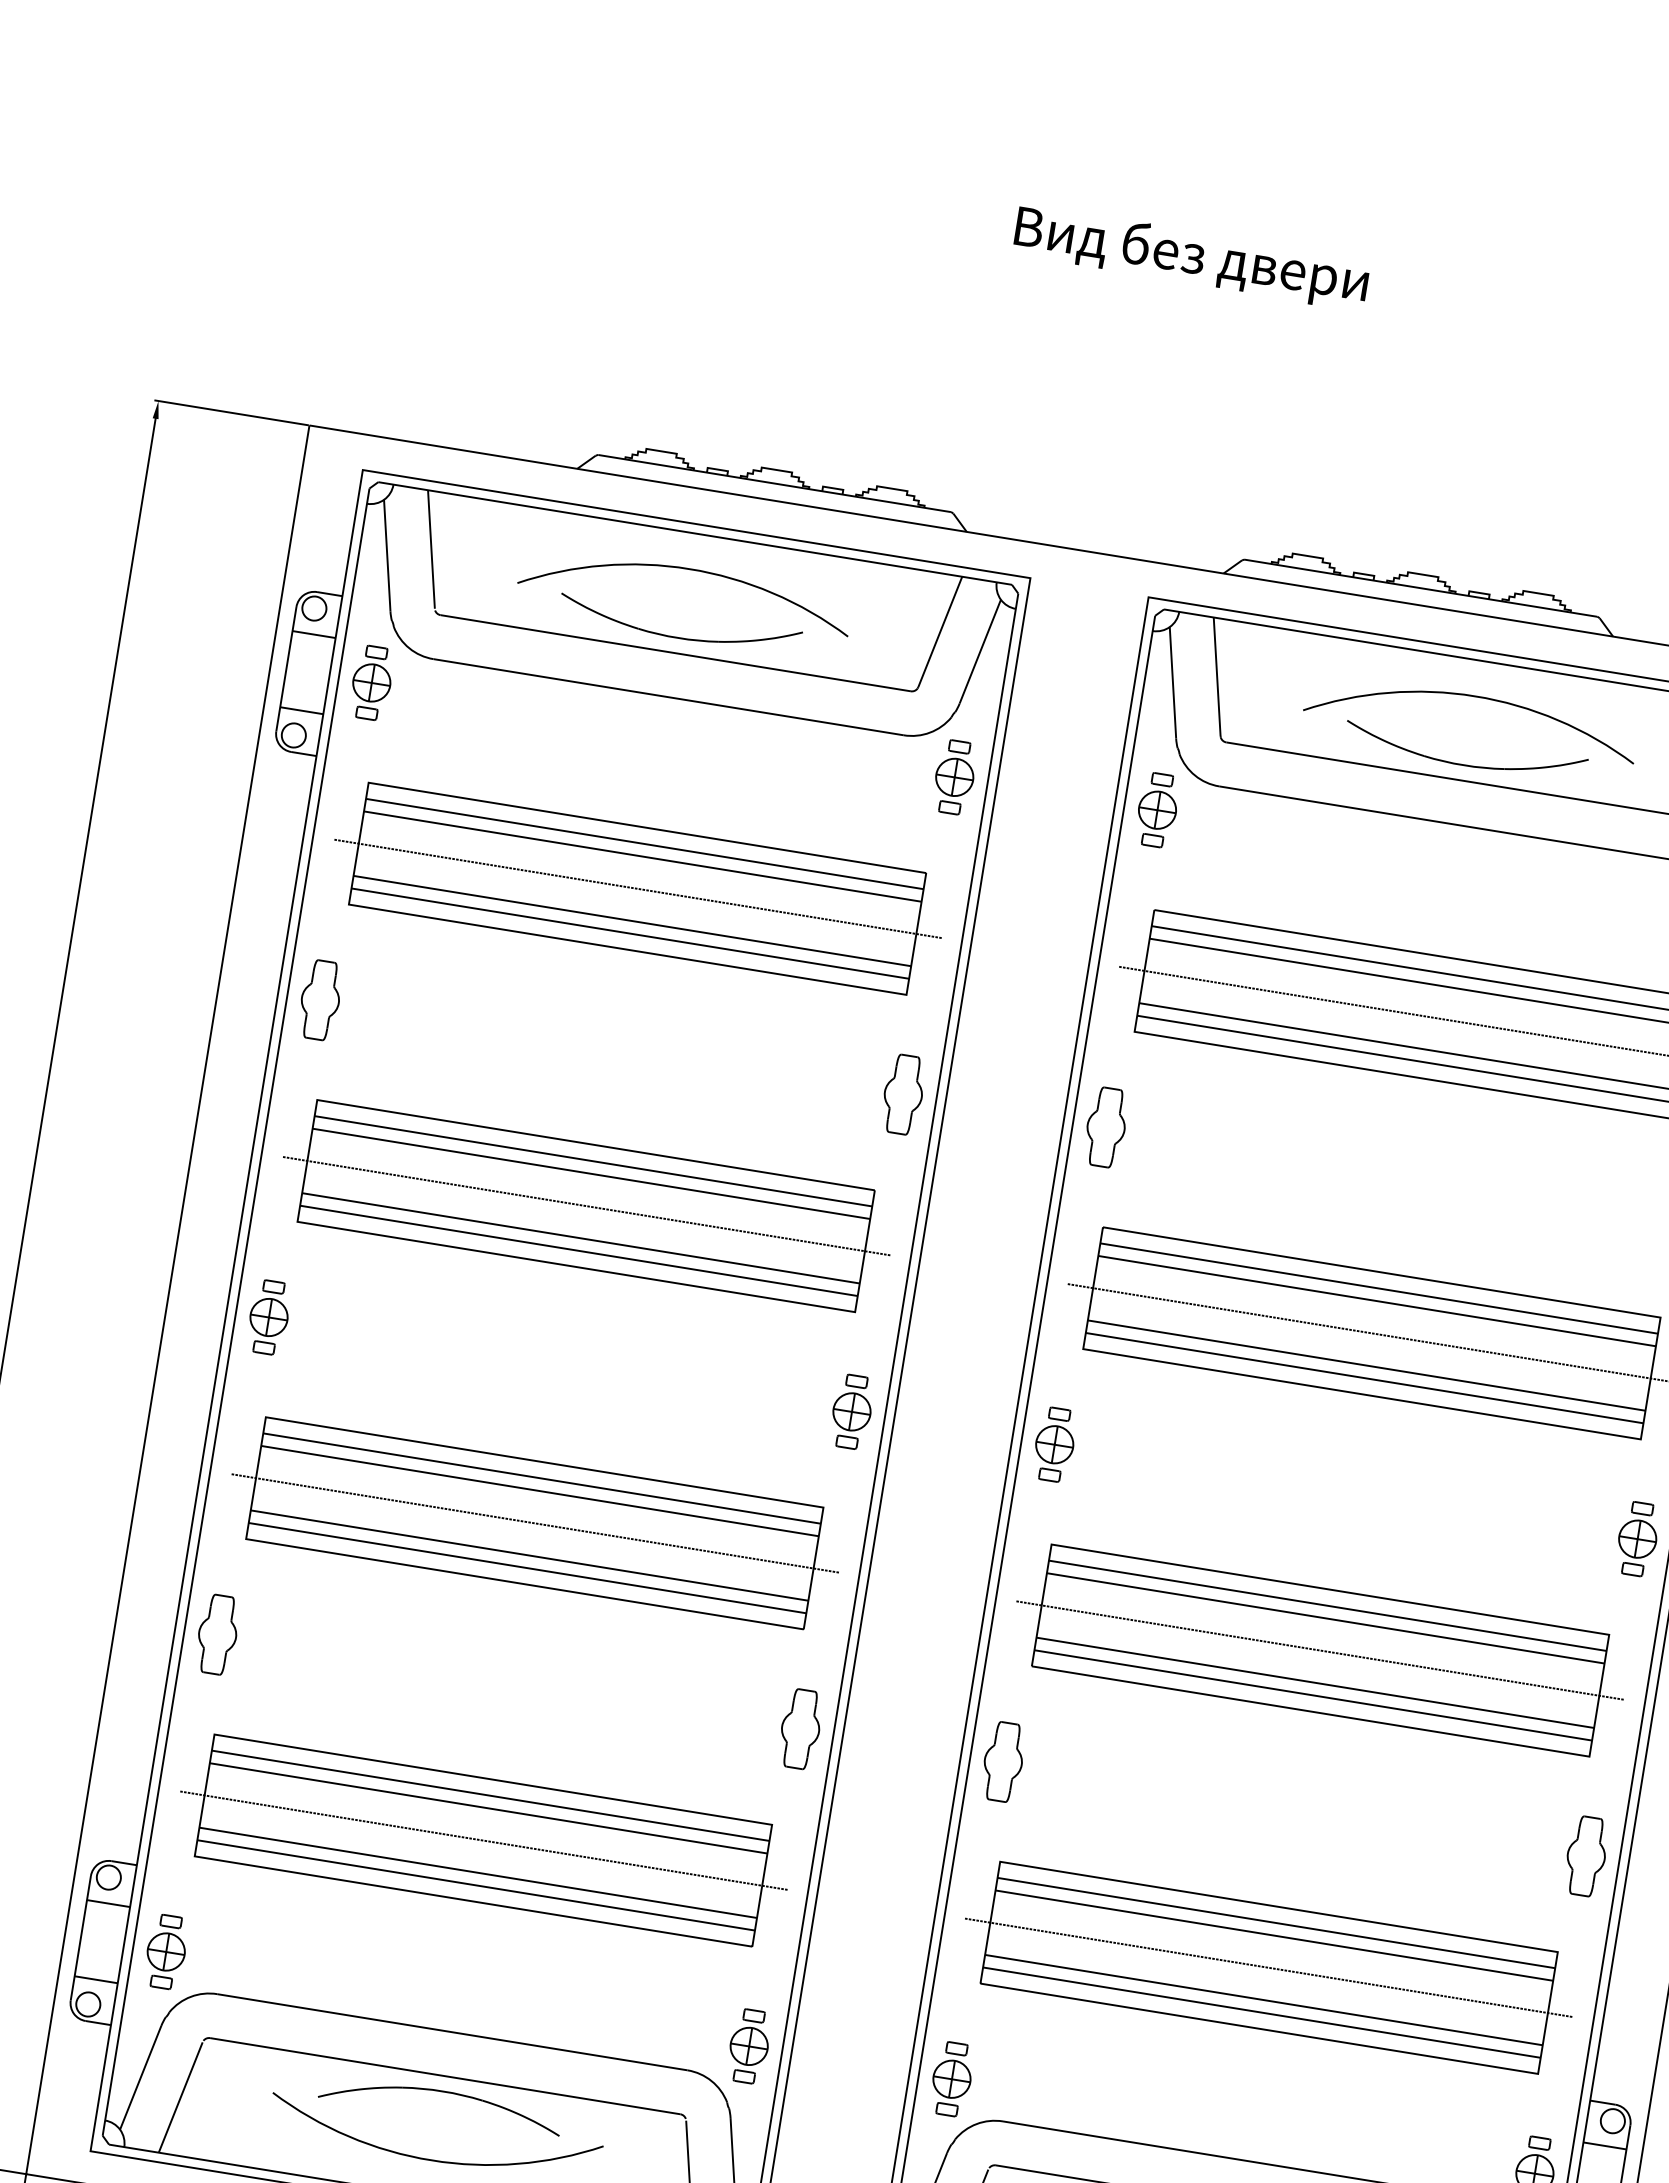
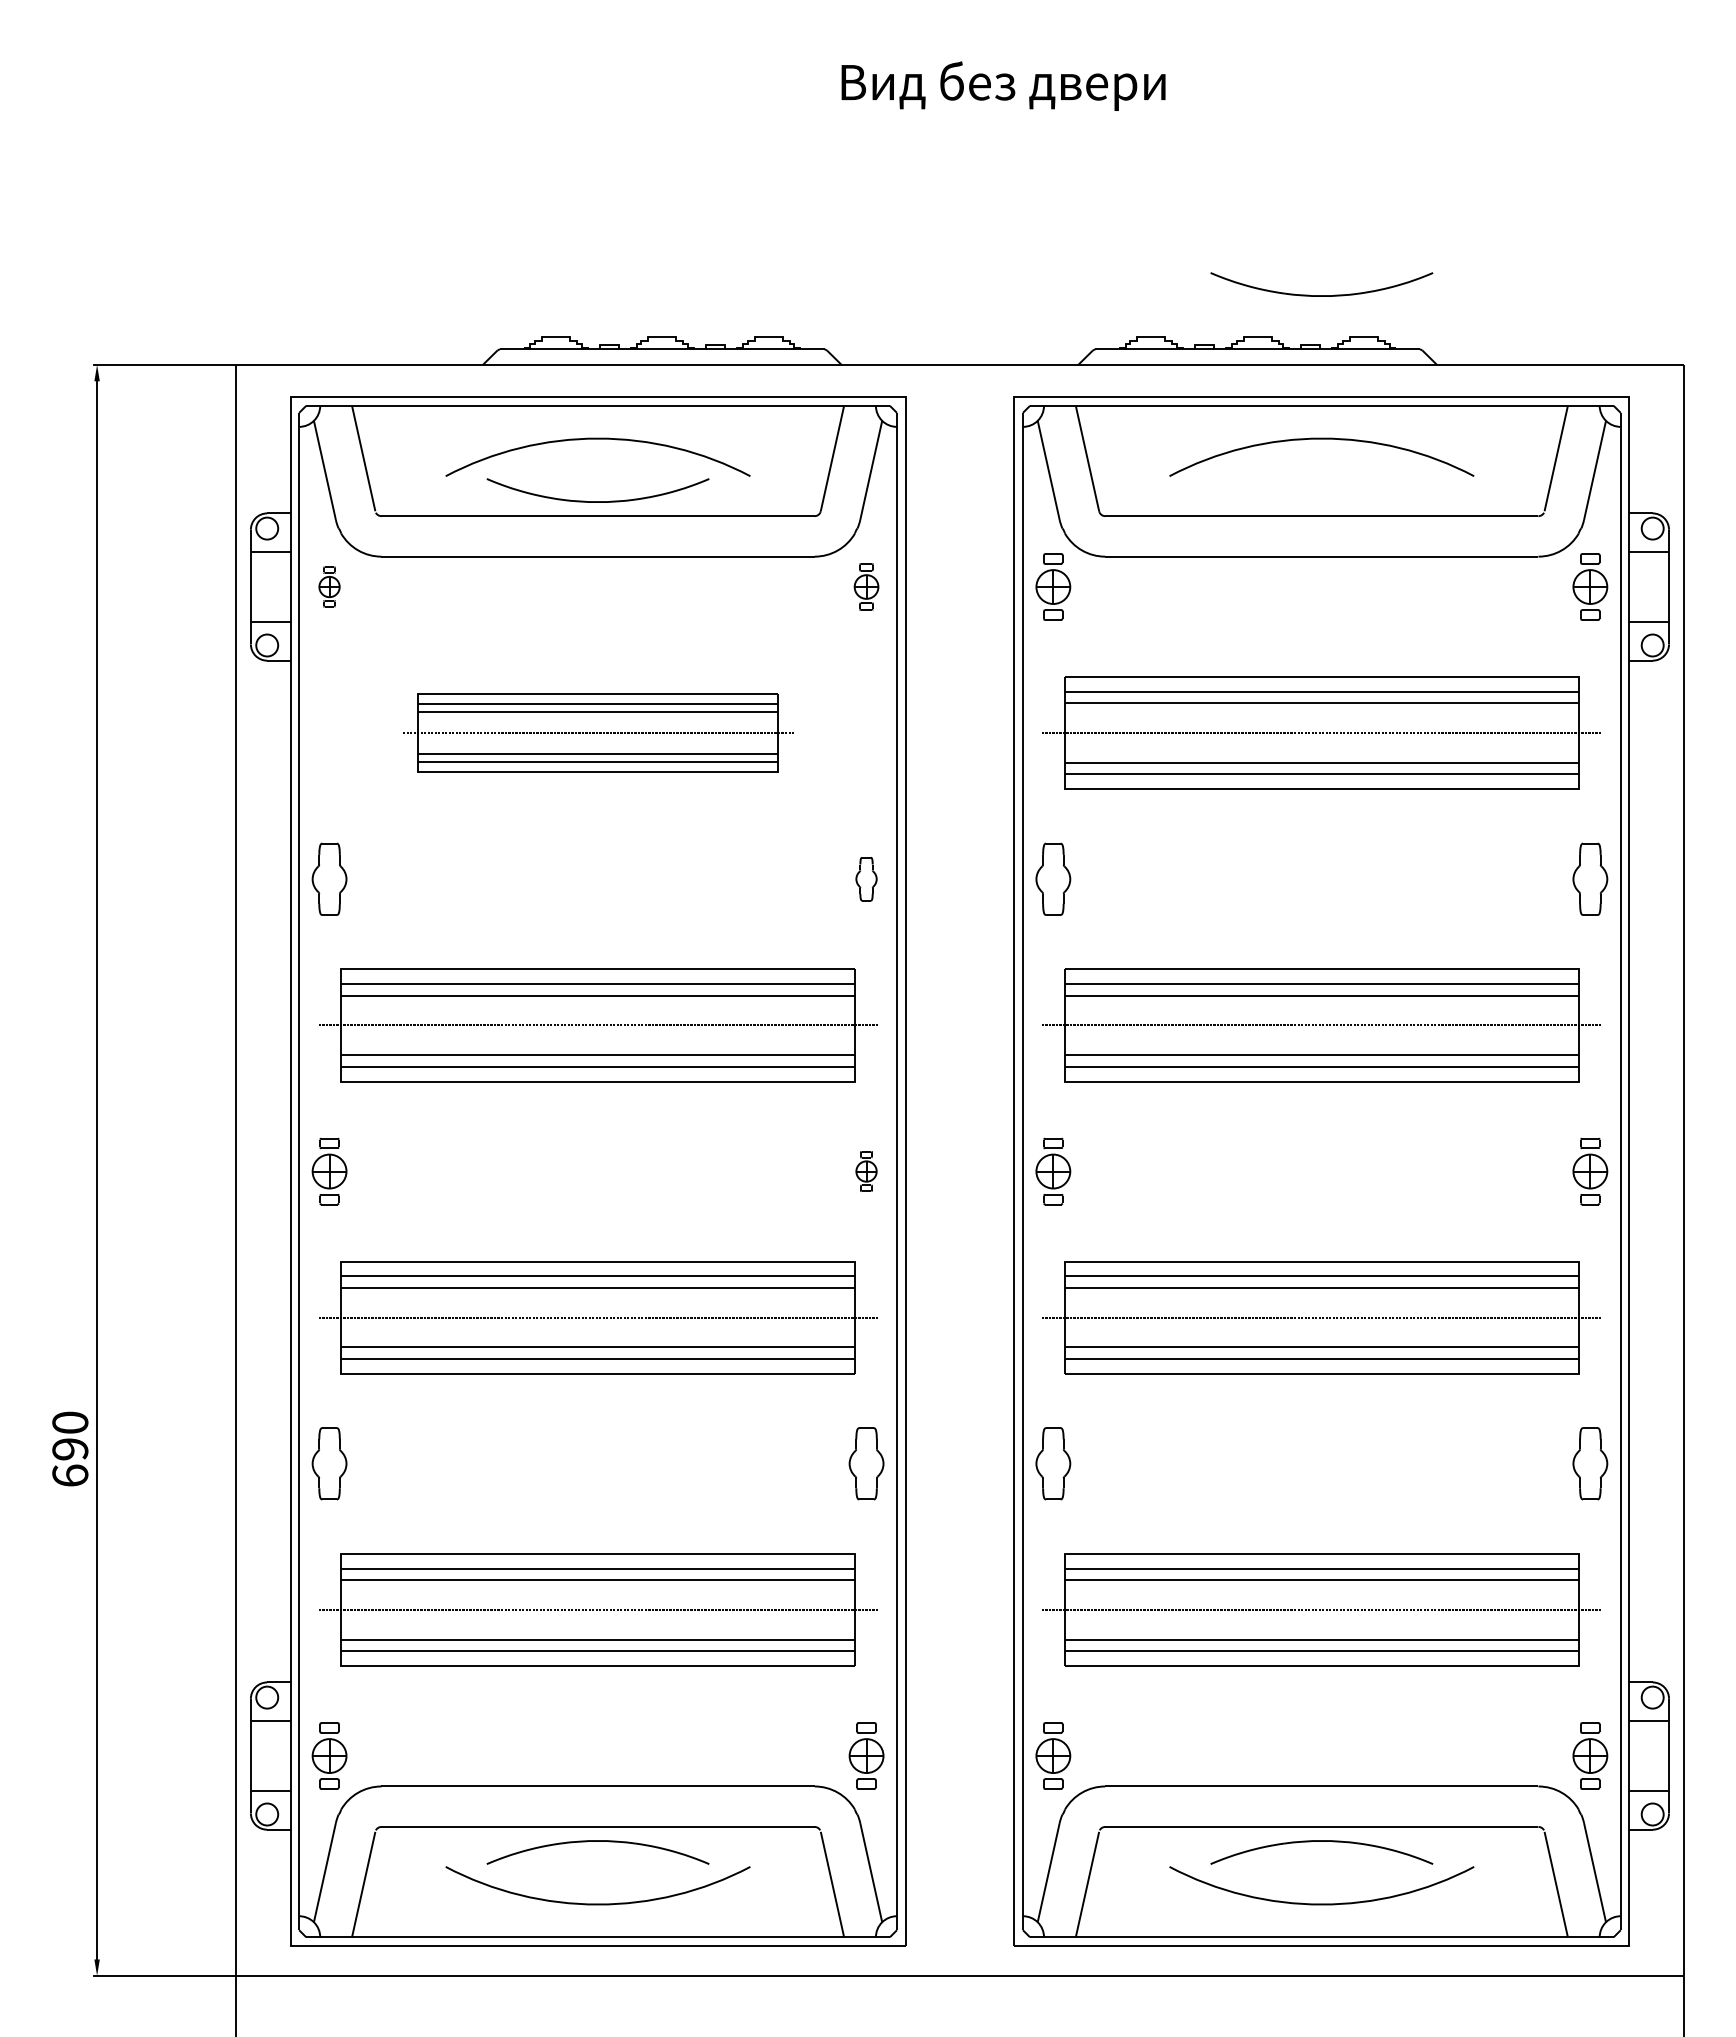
part: (371, 682) -> (329, 586), size x0.6
part: (1463, 764) -> (1321, 295), moved
part: (954, 776) -> (866, 586), size x0.7
part: (638, 888) -> (598, 732), size x0.7
part: (903, 1093) -> (866, 878), size x0.6
part: (851, 1411) -> (866, 1171), size x0.6

